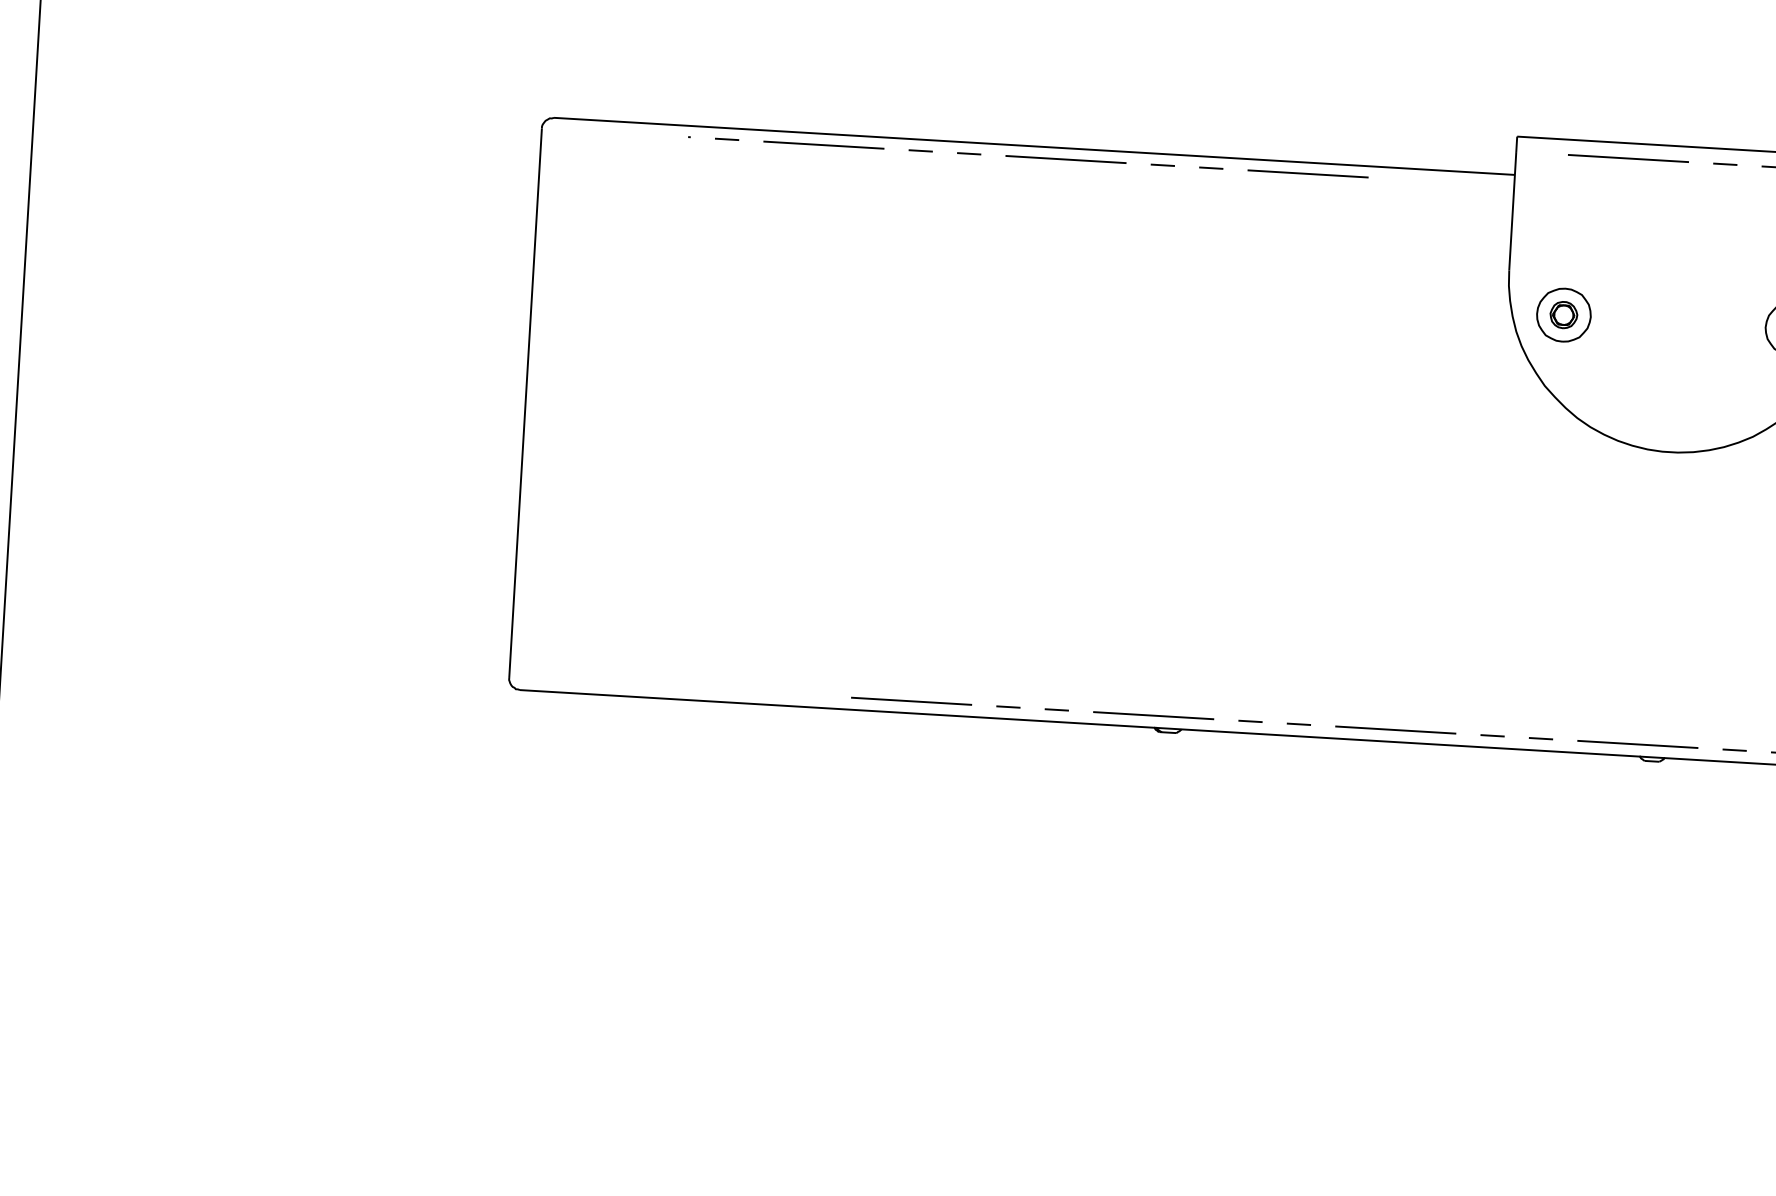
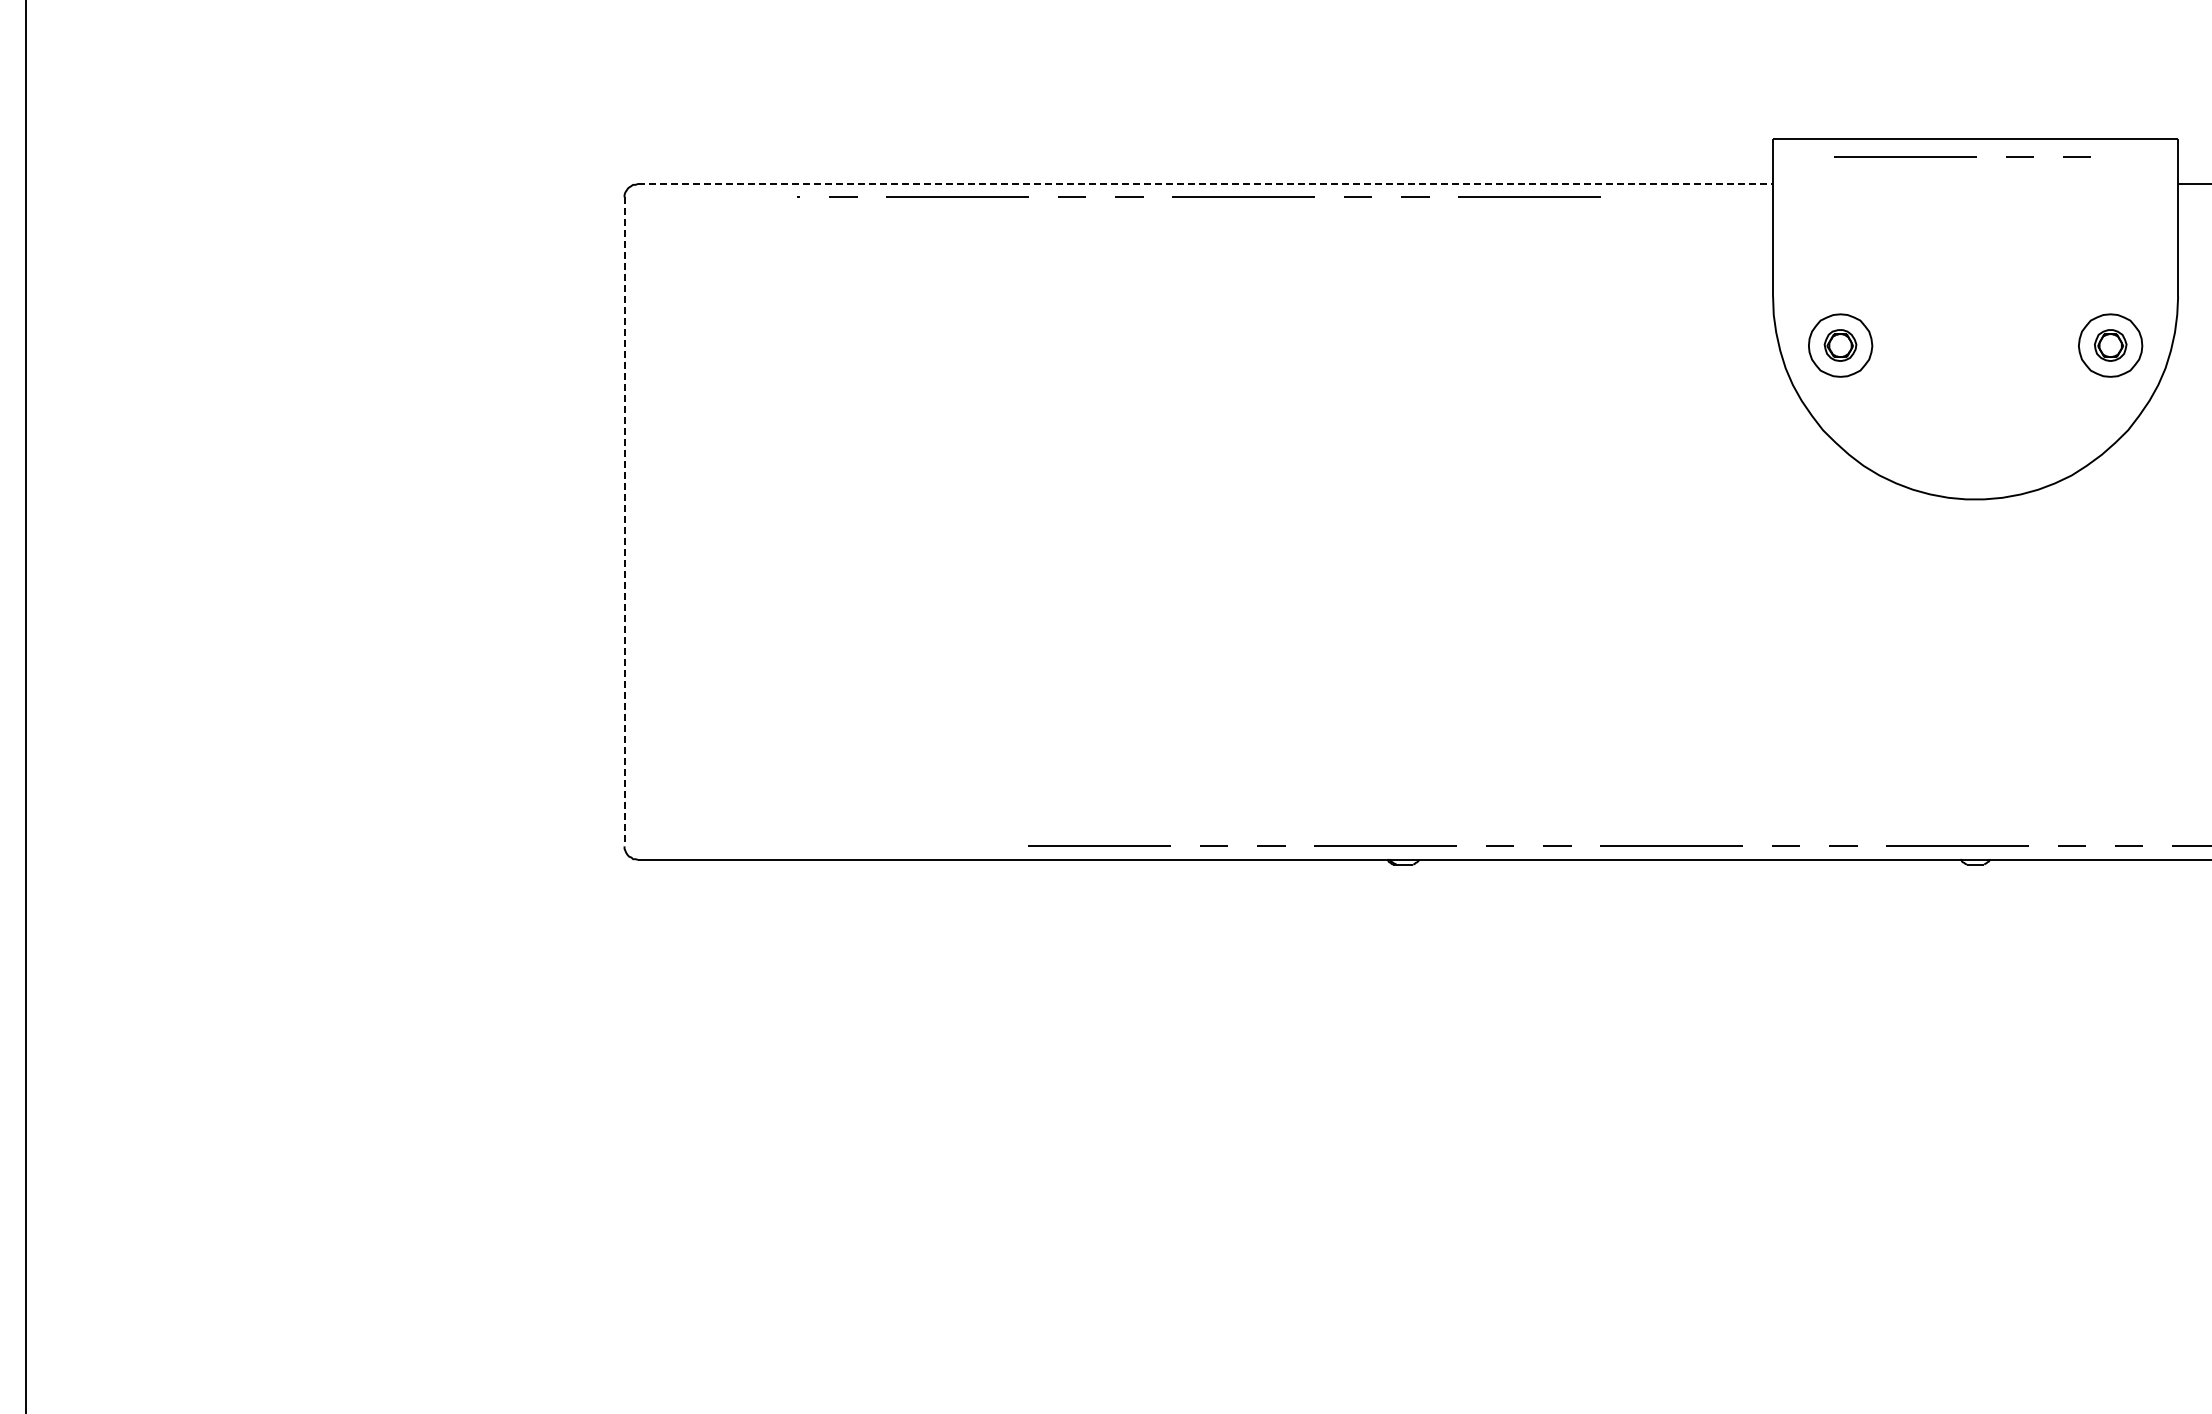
line: (1034, 145) -> (1205, 183), solid -> dashed
line: (525, 403) -> (624, 522), solid -> dashed

